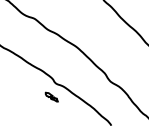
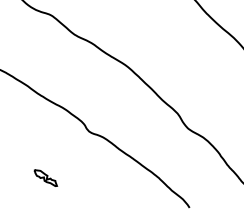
part: (51, 96) -> (45, 176), moved

